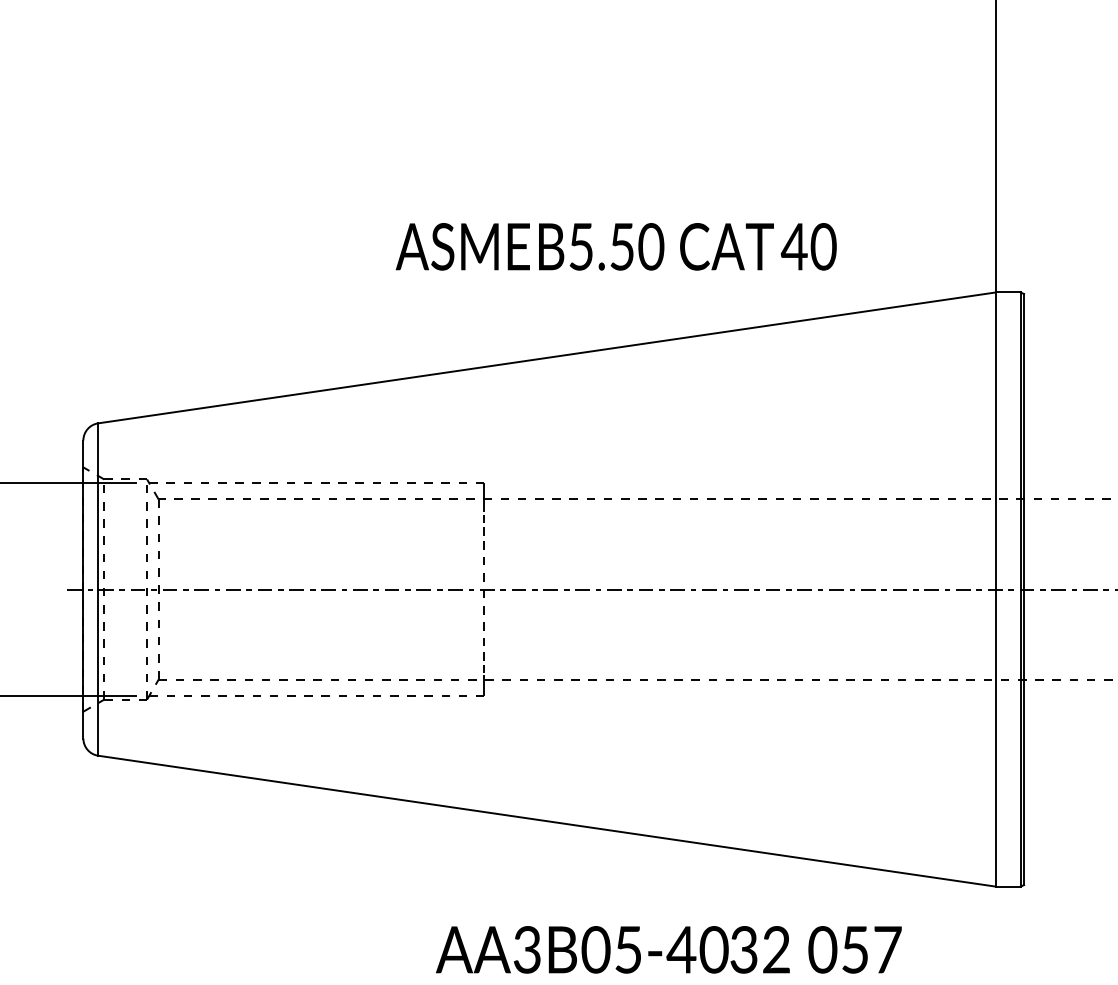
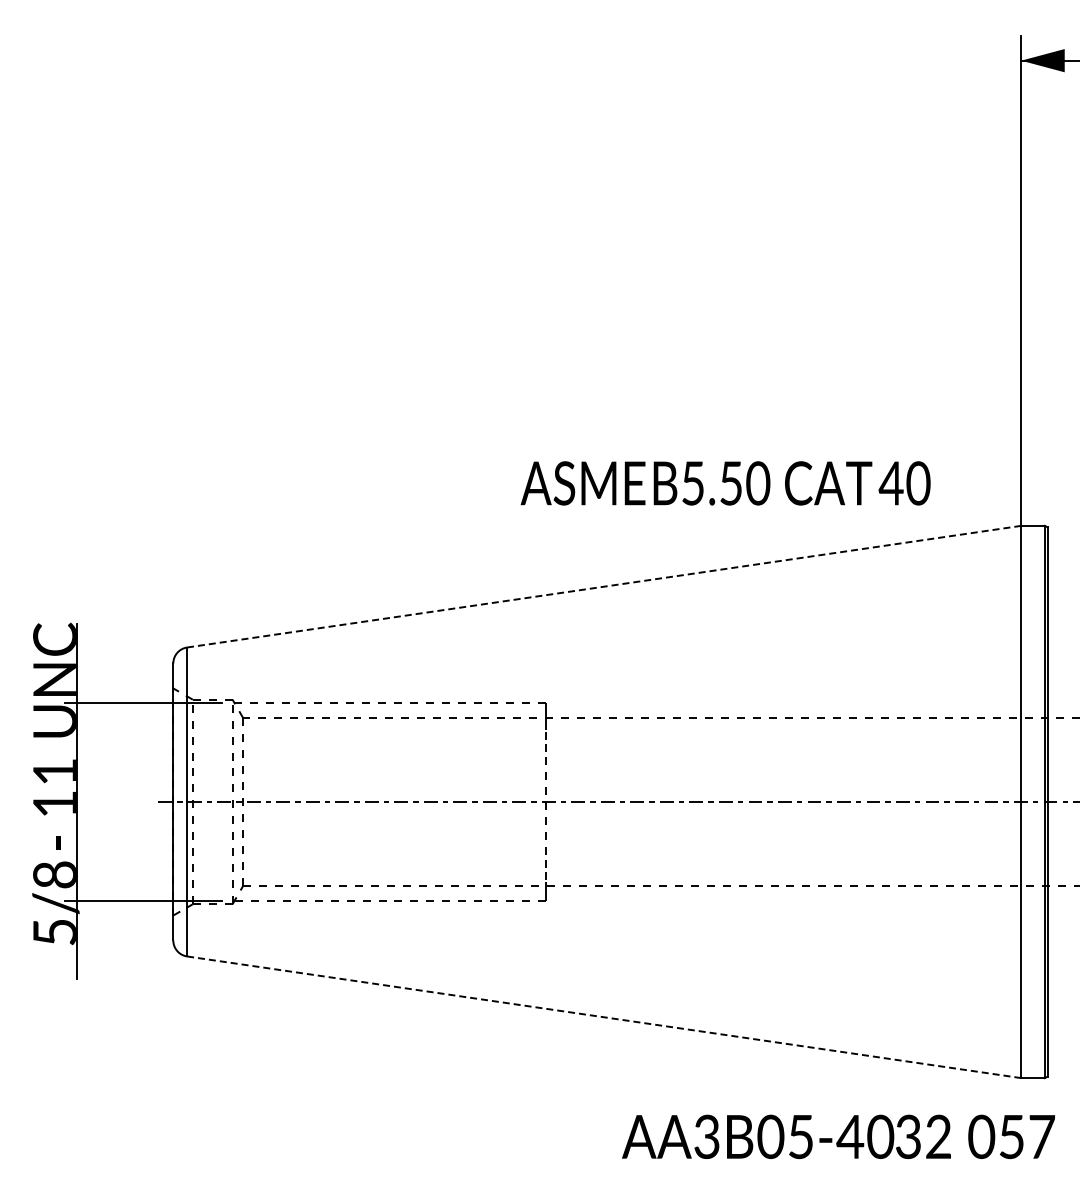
text: (616, 246) -> (725, 483), moved
line: (546, 357) -> (603, 586), solid -> dashed
line: (547, 821) -> (604, 1017), solid -> dashed
text: (668, 949) -> (838, 1136), moved

